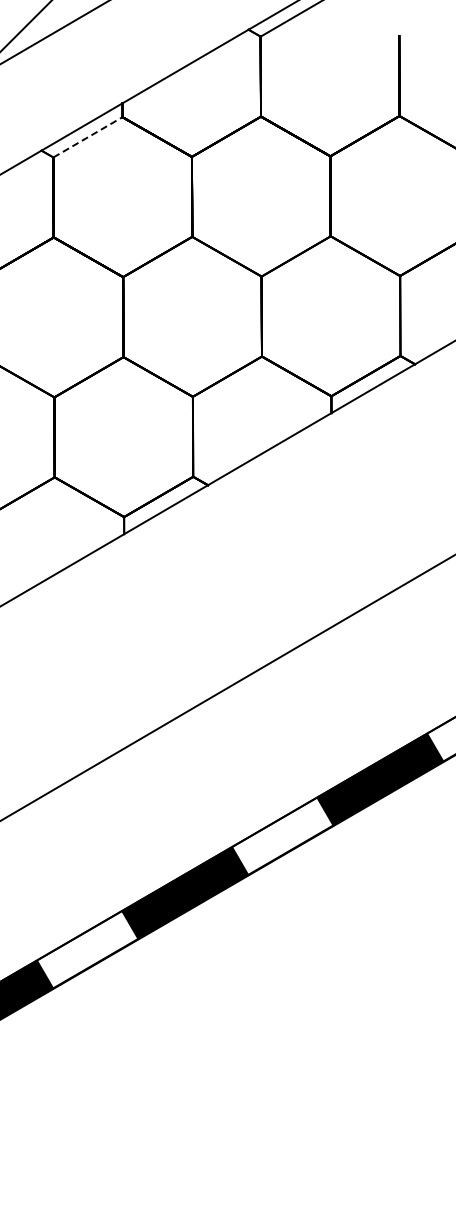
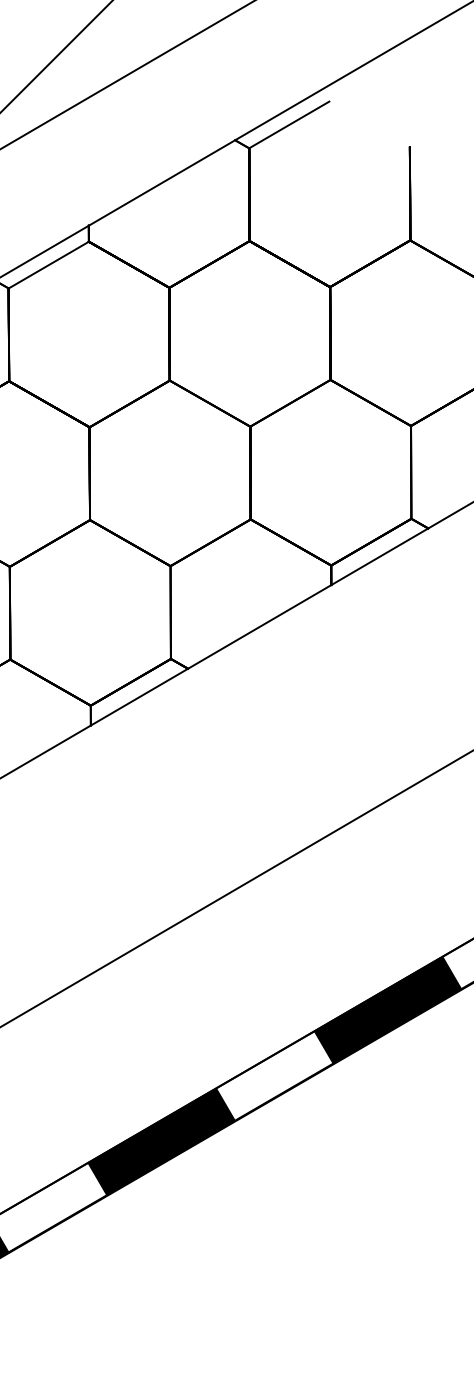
line: (87, 137) -> (48, 265), dashed -> solid

